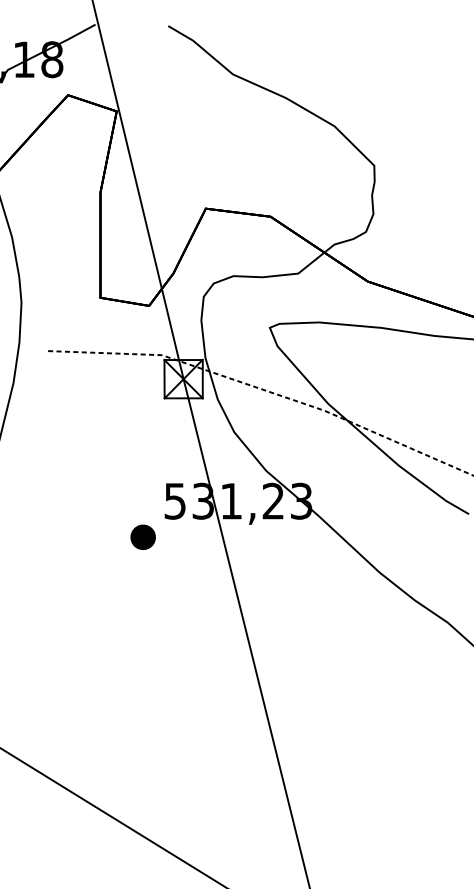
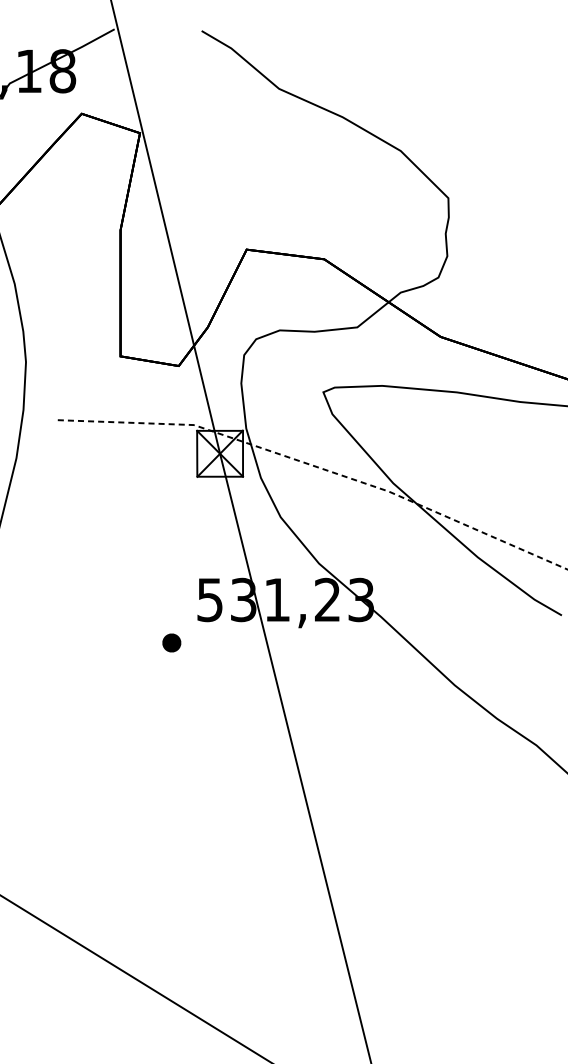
part: (143, 536) -> (172, 642), size x0.62

